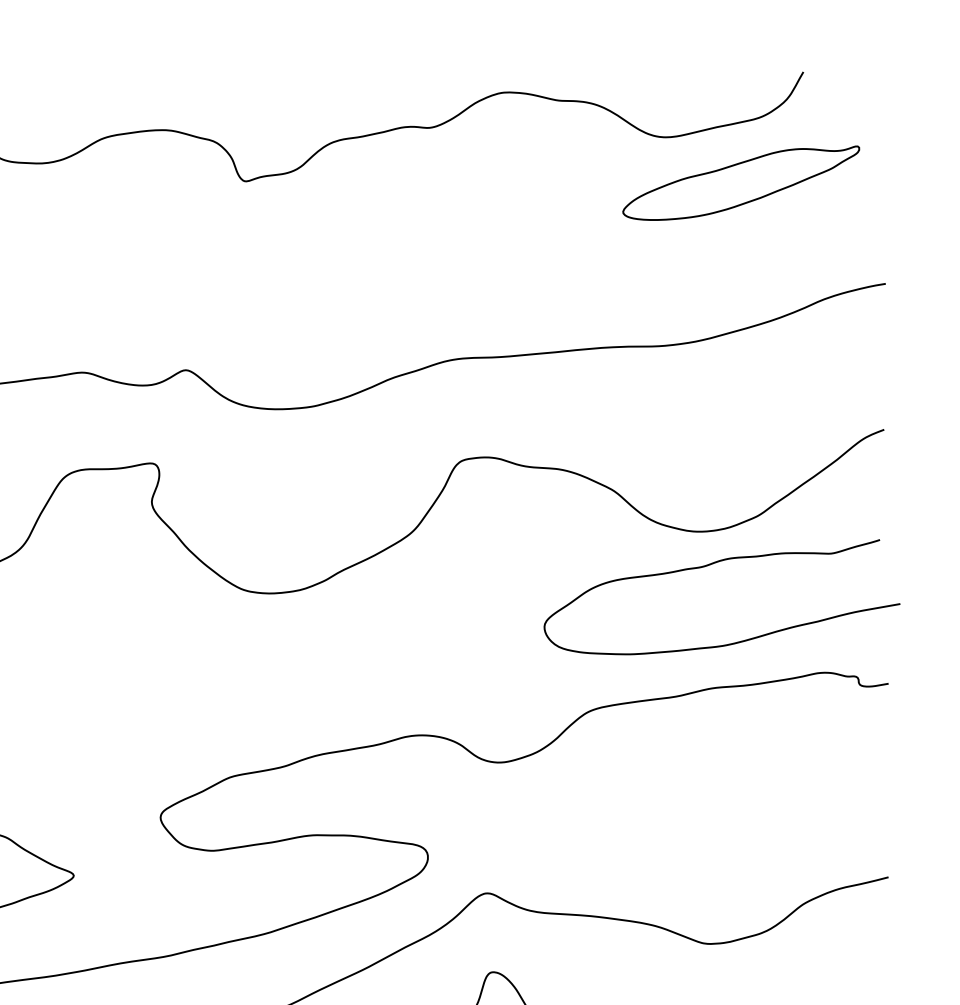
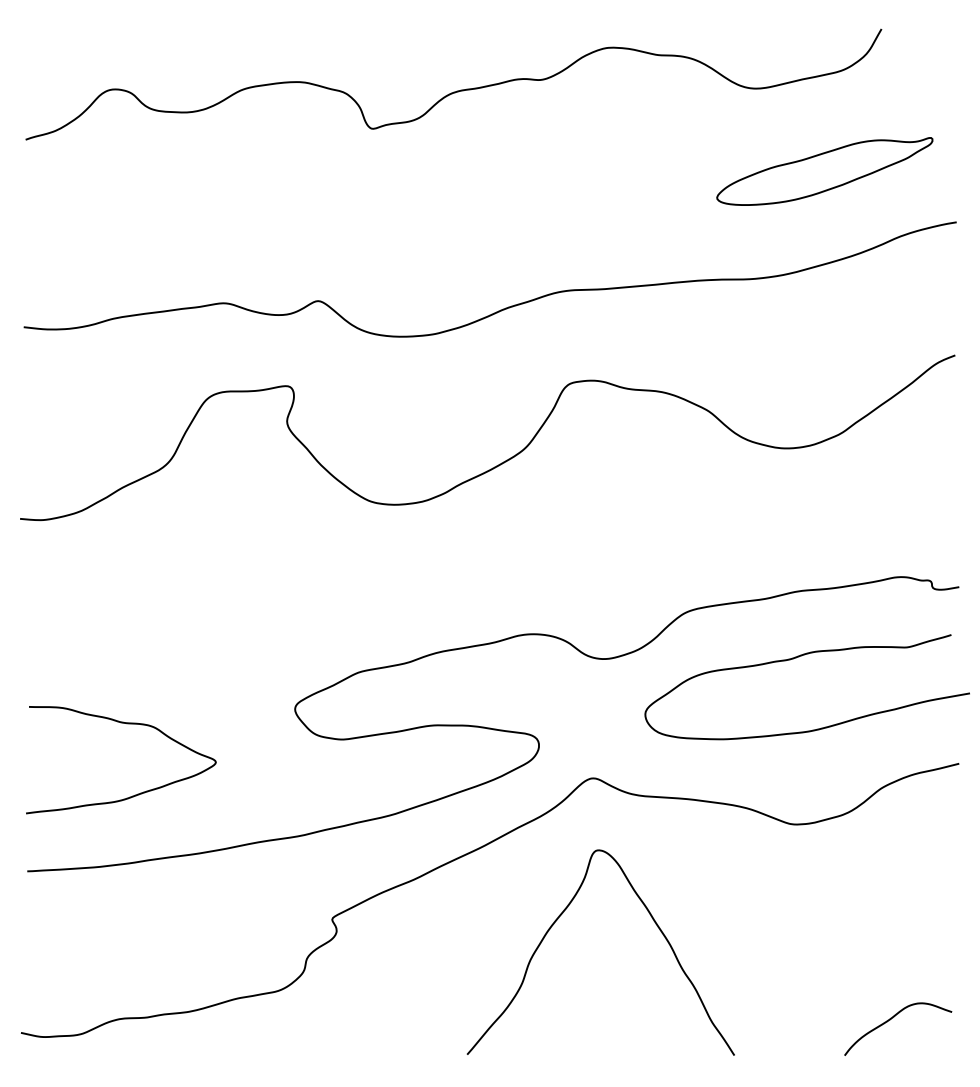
part: (740, 183) -> (824, 171), moved
curve: (710, 565) -> (796, 658), moved

